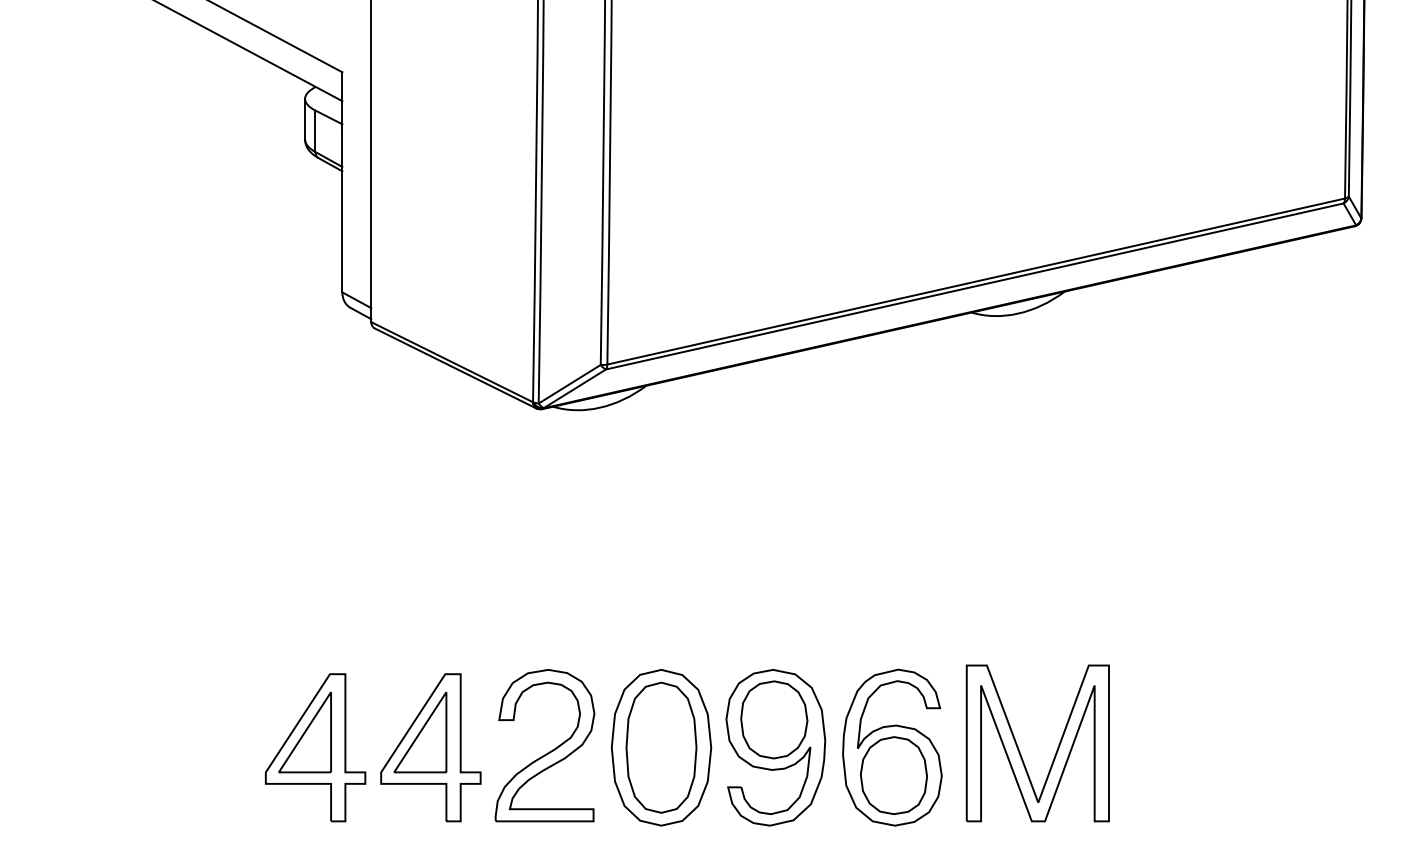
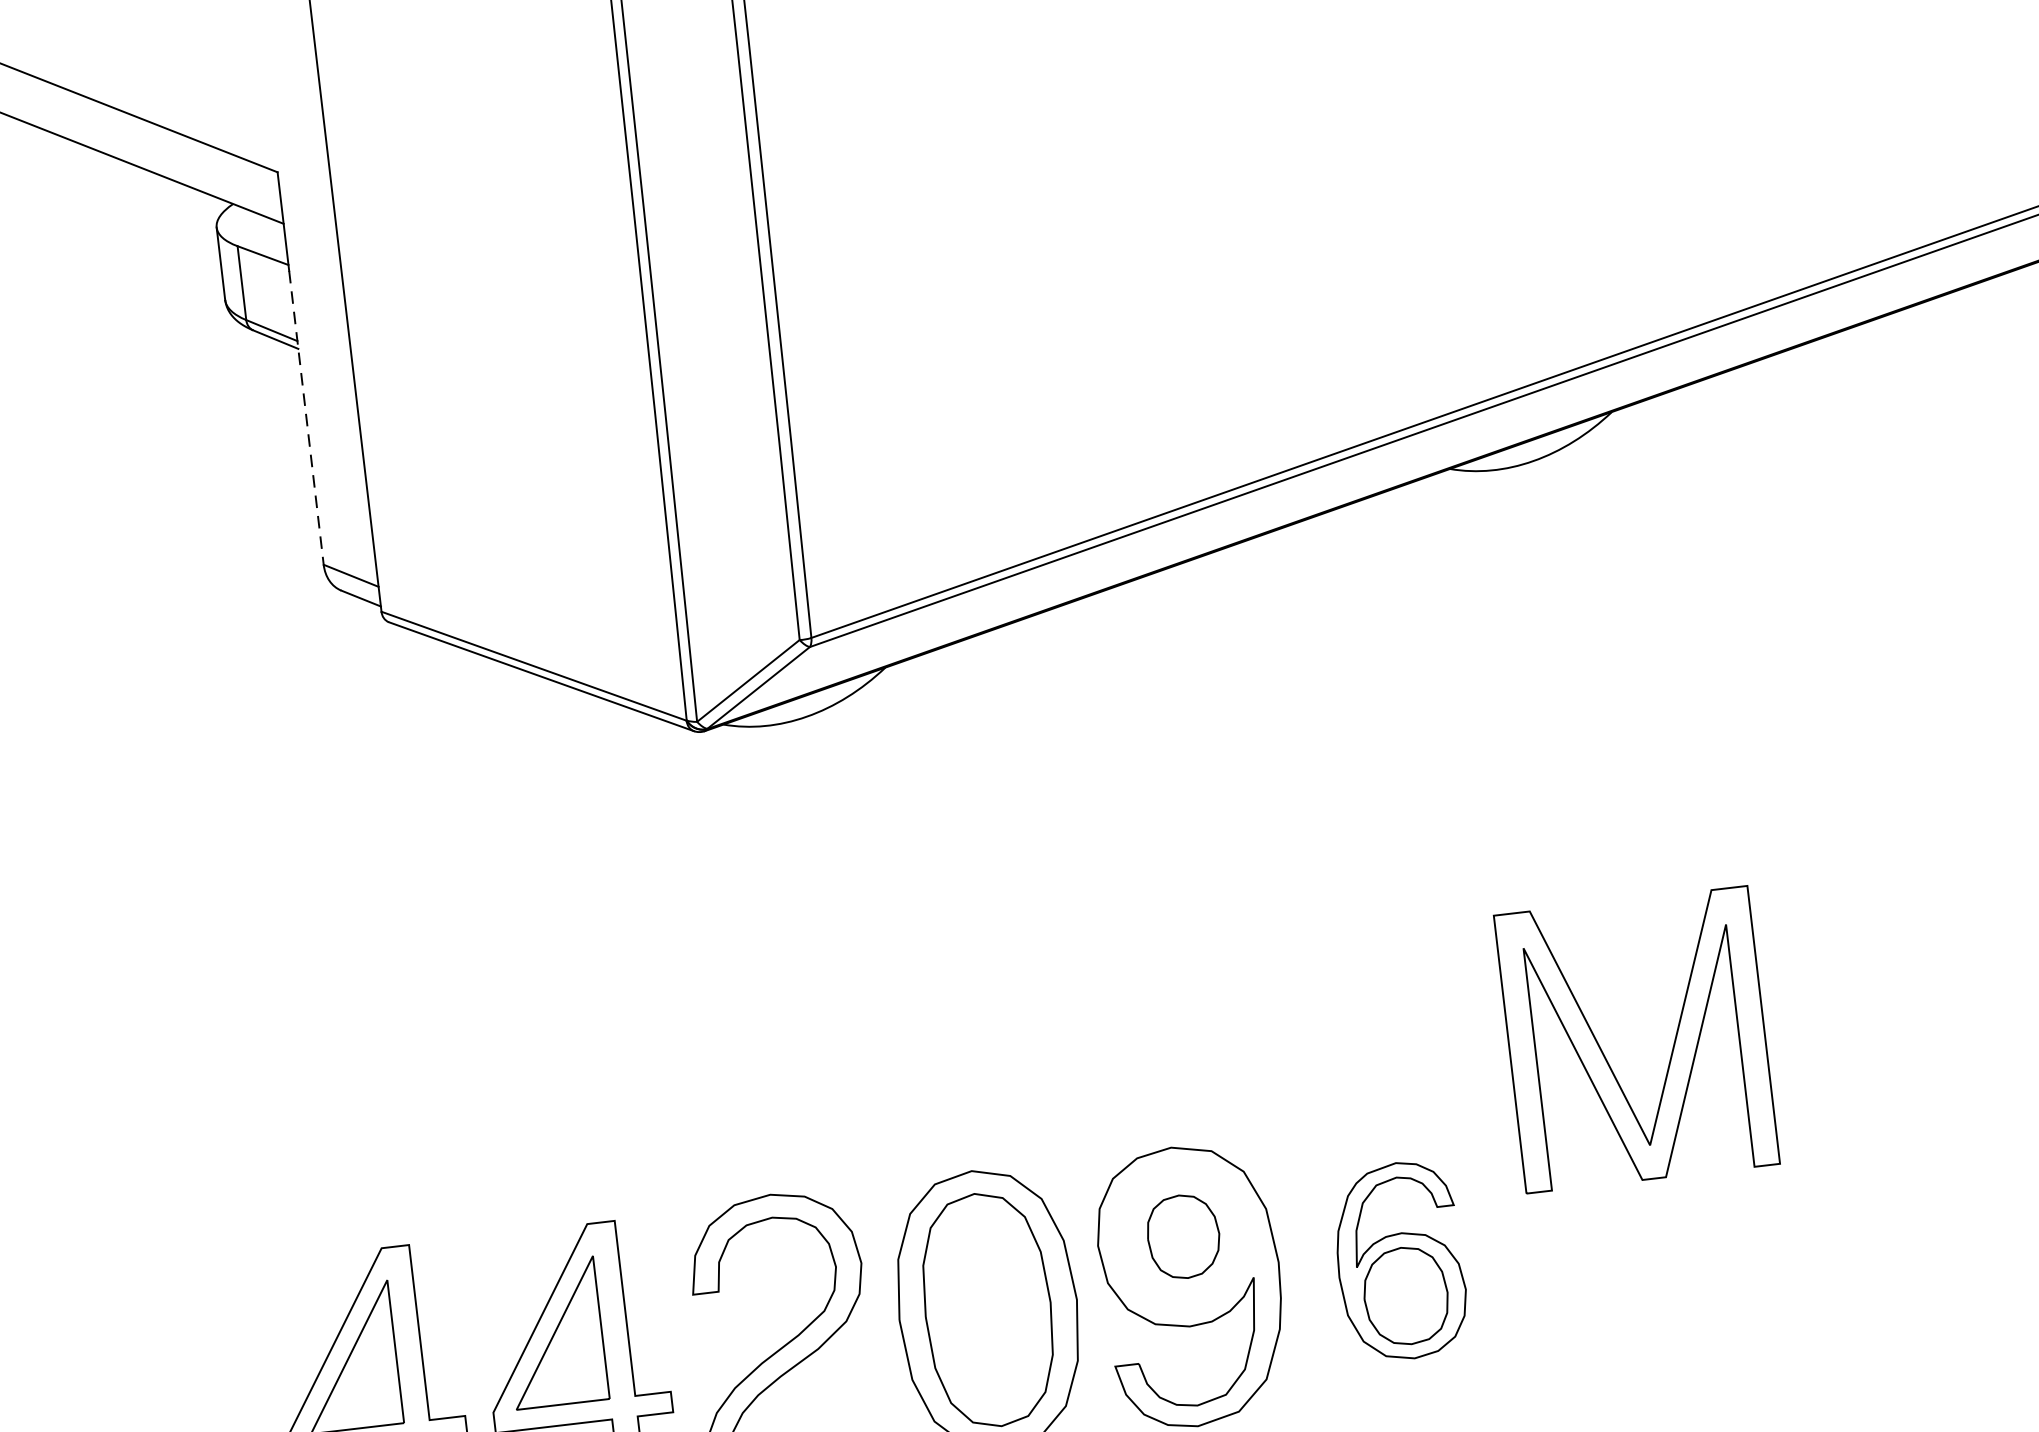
line: (342, 210) -> (306, 418), solid -> dashed
part: (774, 719) -> (1183, 1235), size x0.6
part: (892, 747) -> (1400, 1261), size x0.7
part: (1020, 751) -> (1607, 1057), moved

